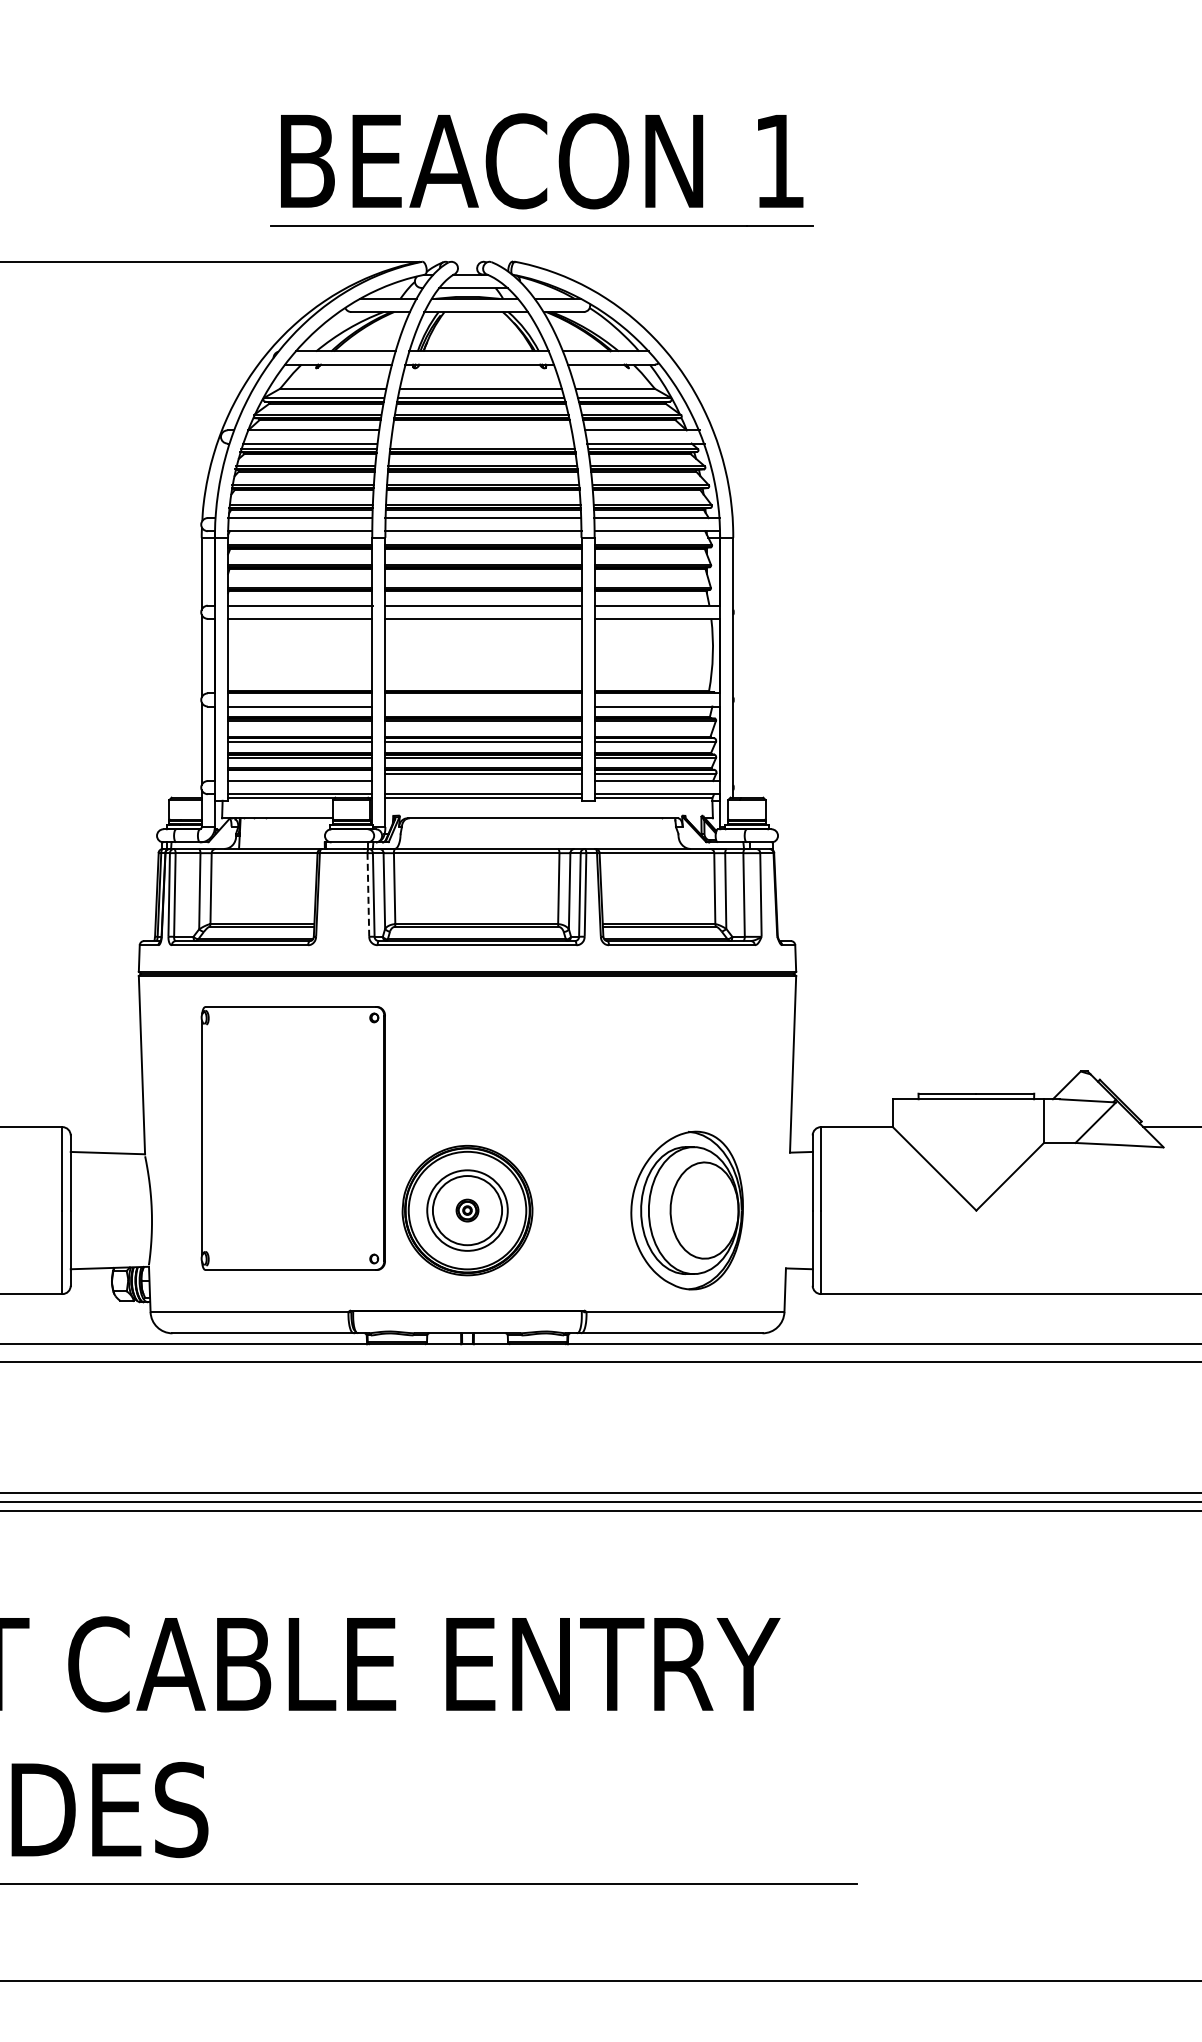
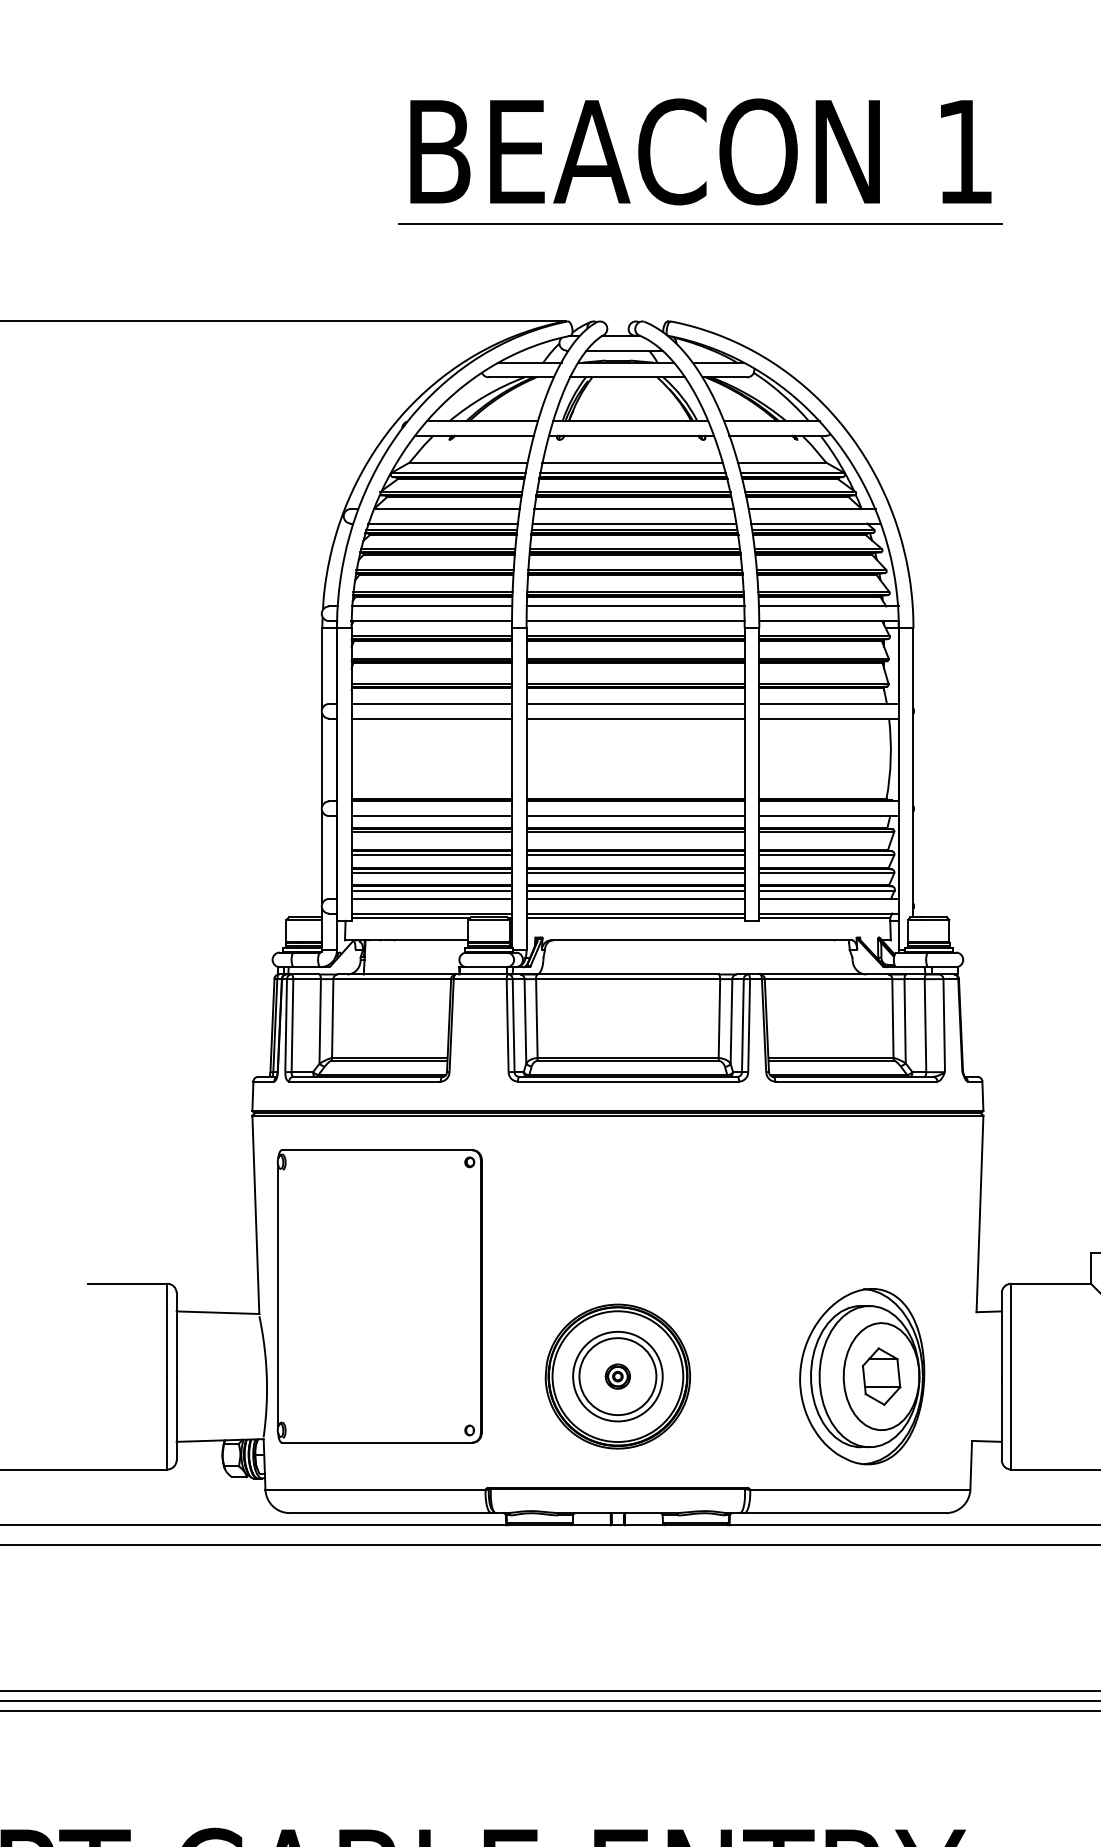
part: (559, 169) -> (720, 160), moved
line: (481, 430) -> (633, 509), added
line: (482, 443) -> (634, 523), added
line: (483, 706) -> (635, 816), added
line: (300, 773) -> (432, 890), added
line: (483, 781) -> (635, 899), added
line: (368, 894) -> (507, 1025), dashed -> solid
part: (292, 1138) -> (378, 1296), moved
part: (704, 1210) -> (881, 1376), added

